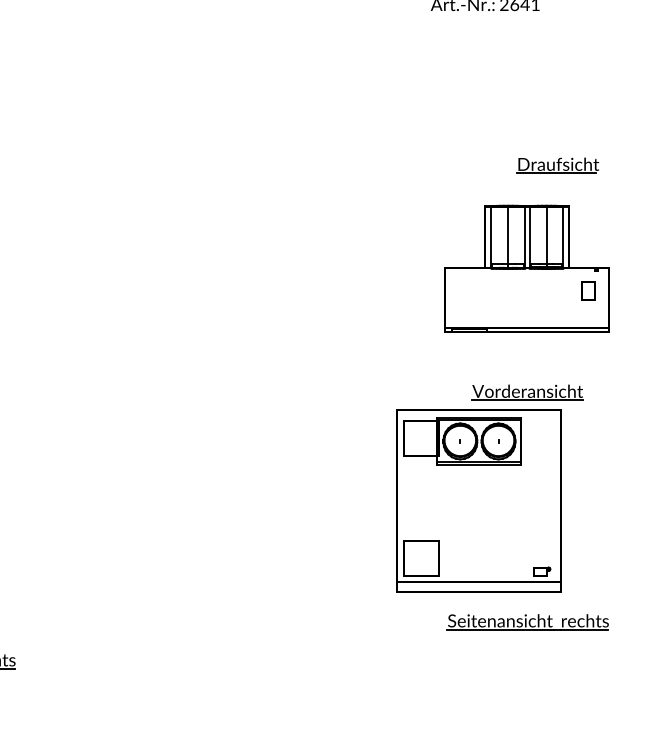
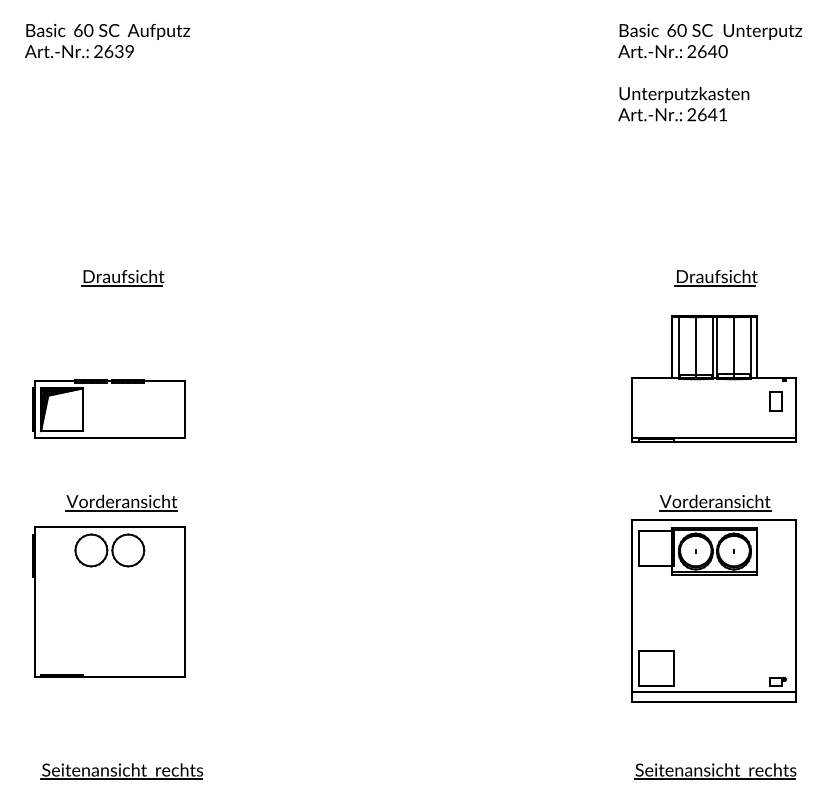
part: (557, 165) -> (715, 277), moved
part: (478, 500) -> (713, 610), moved
part: (528, 622) -> (715, 771), moved

